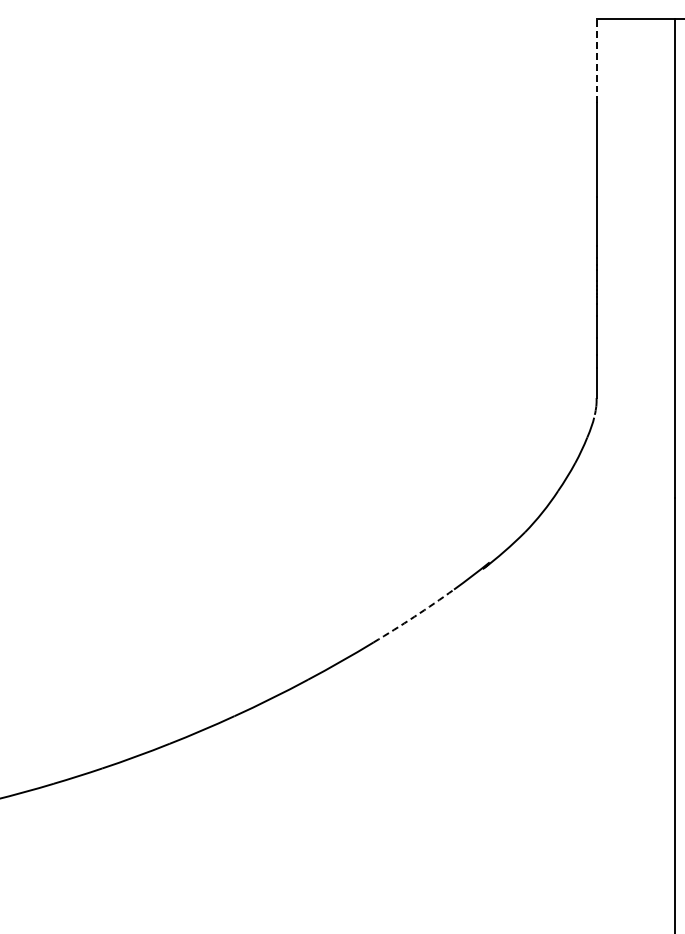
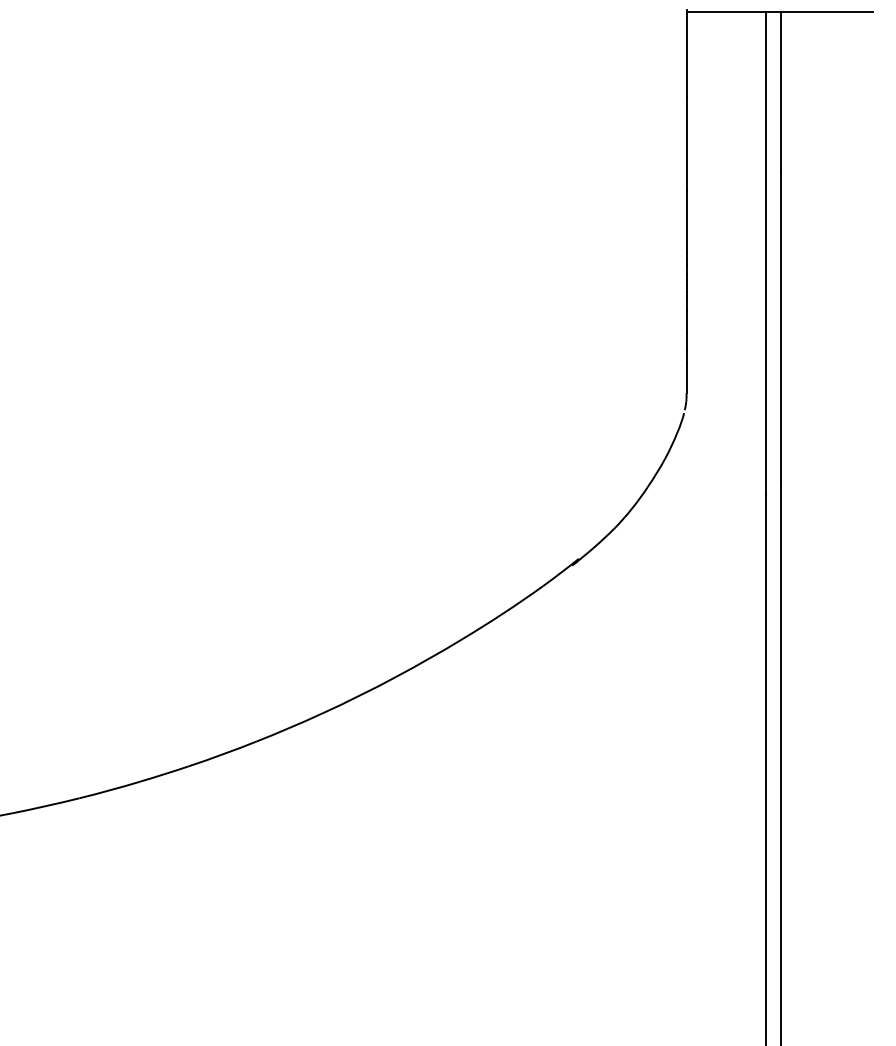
line: (596, 60) -> (686, 53), dashed -> solid
arc: (414, 616) -> (503, 613), dashed -> solid

